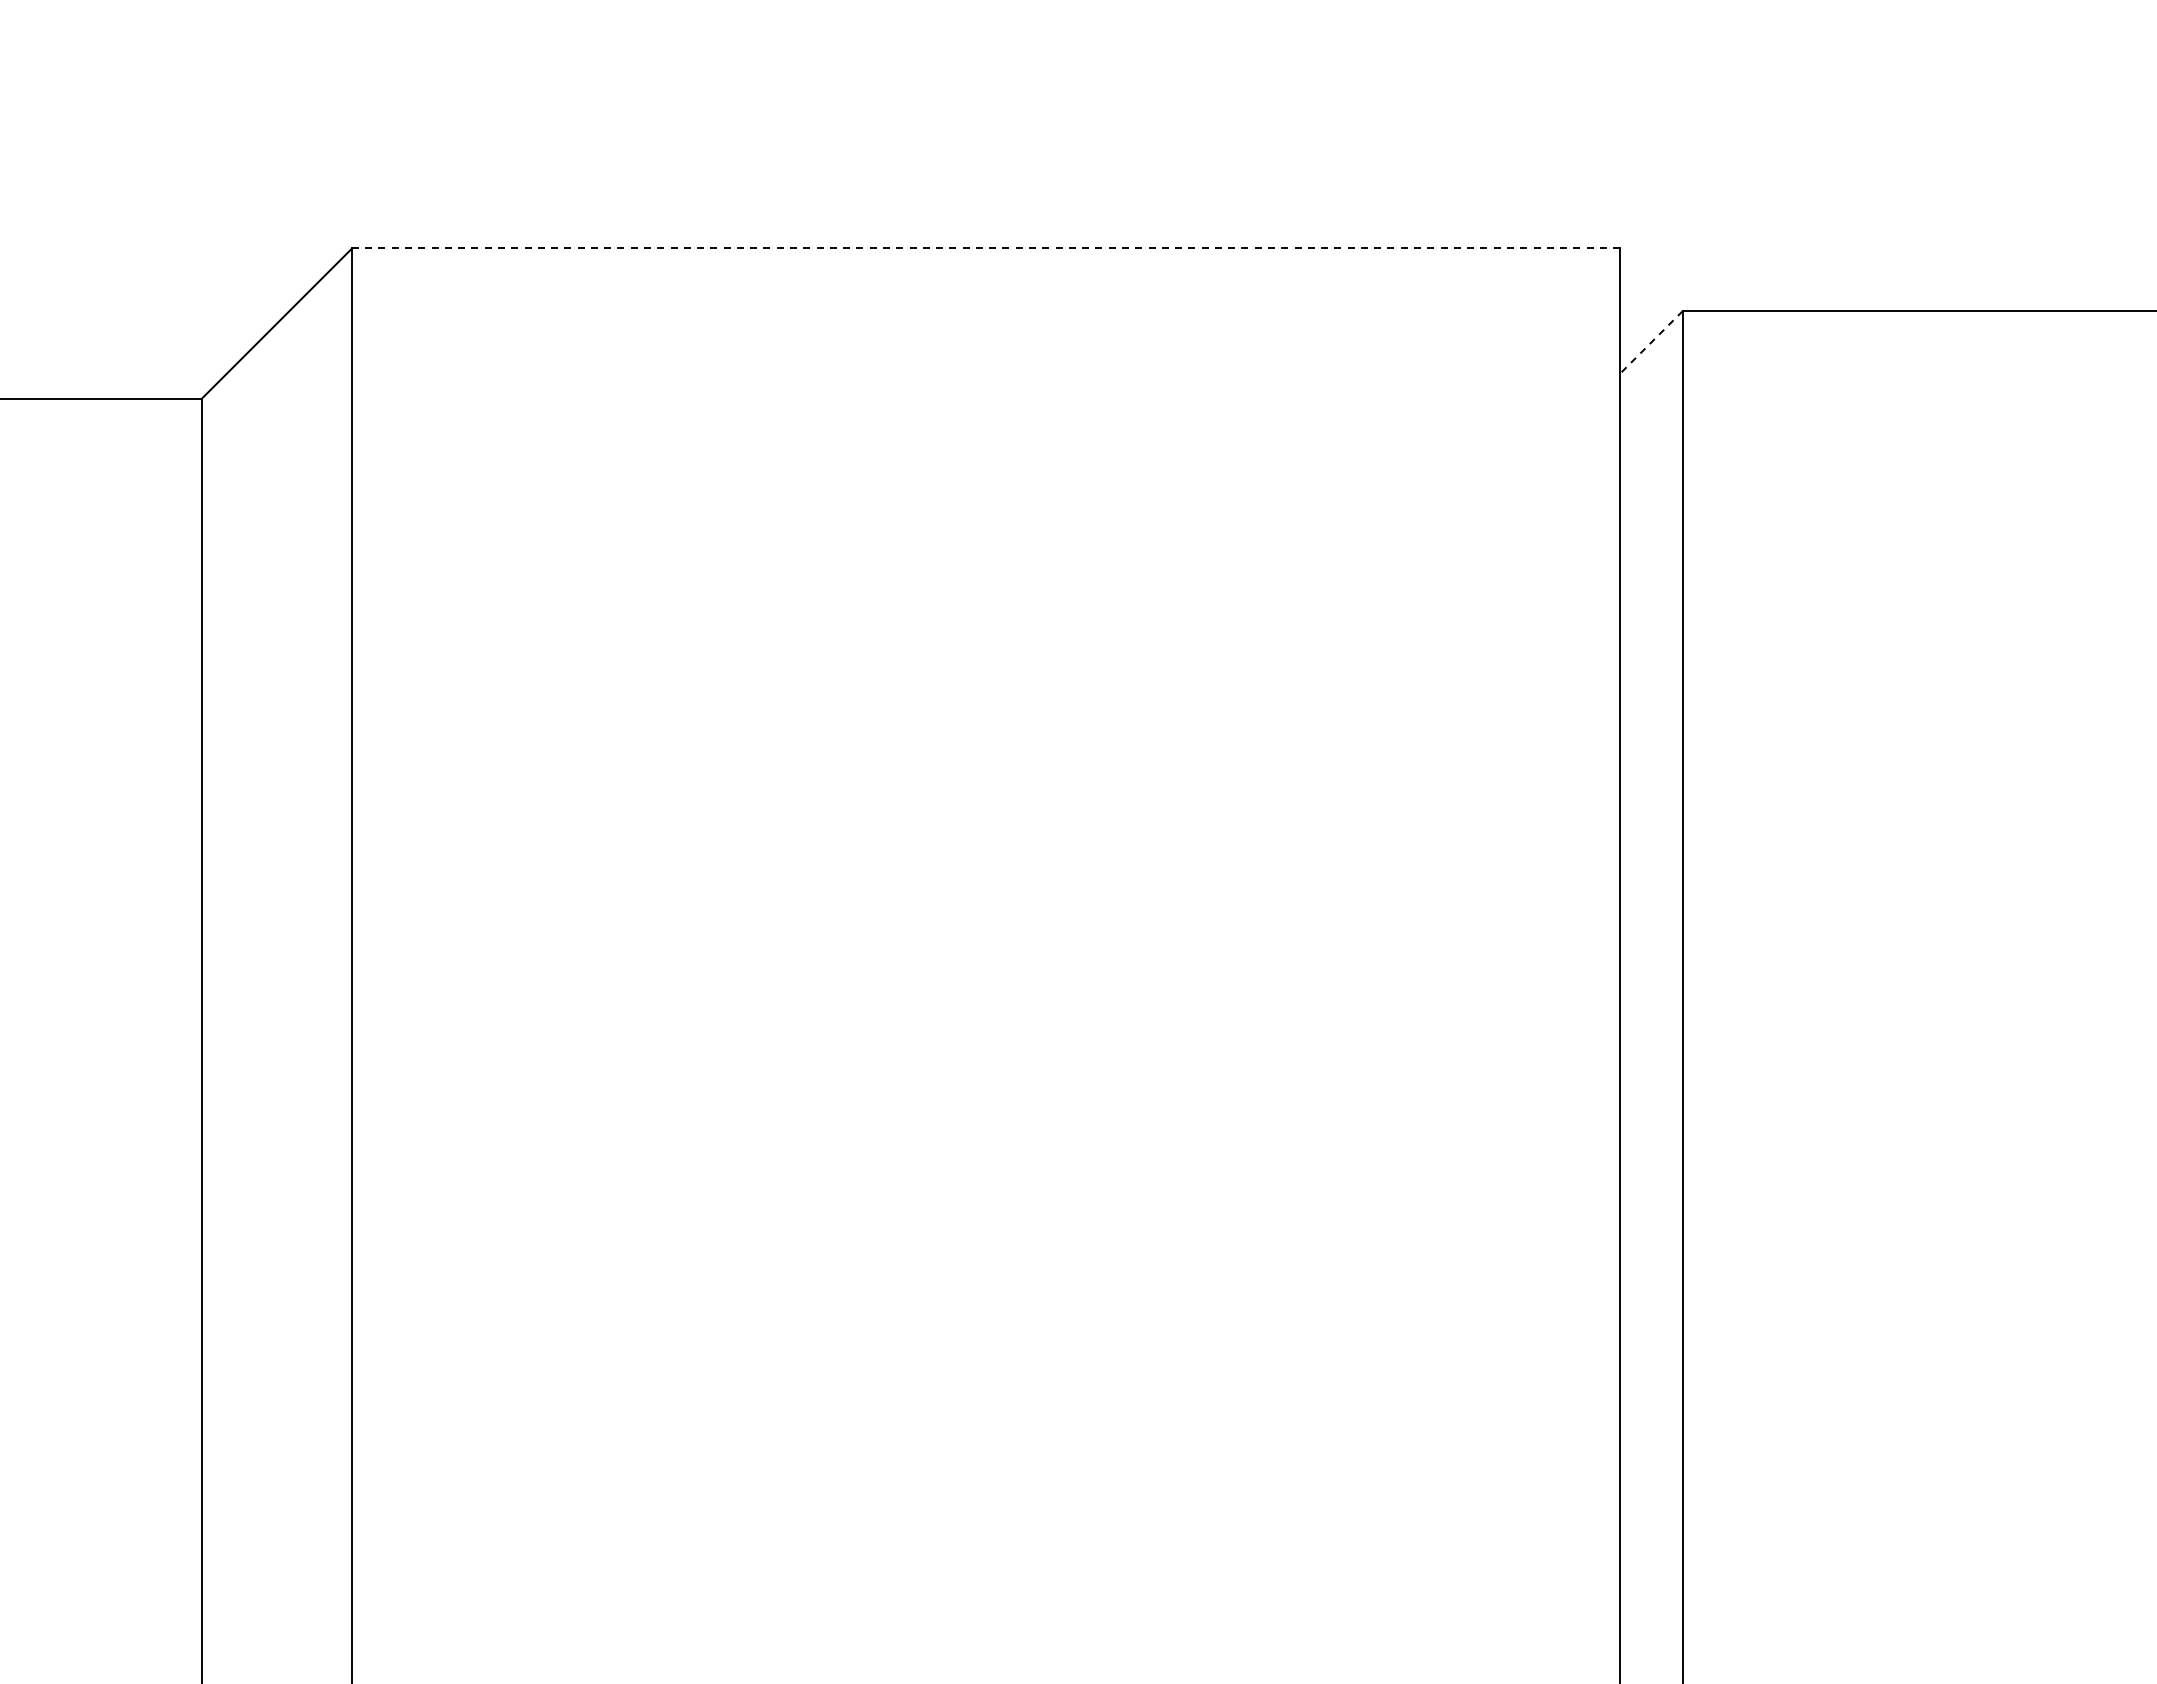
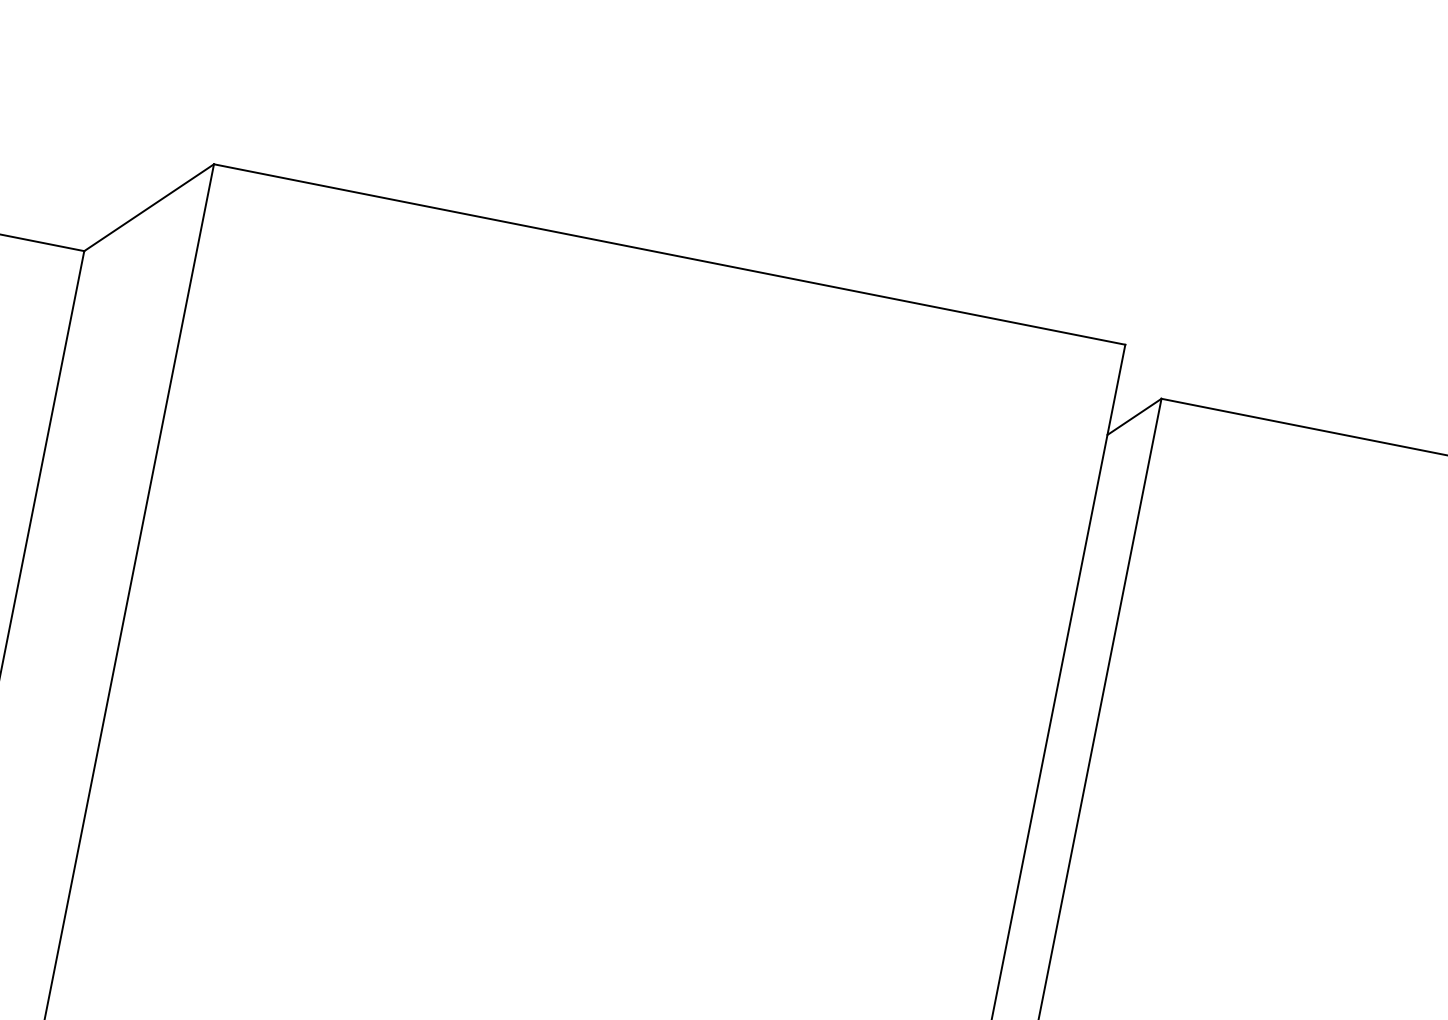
line: (986, 248) -> (669, 254), dashed -> solid
line: (1651, 342) -> (1134, 416), dashed -> solid

